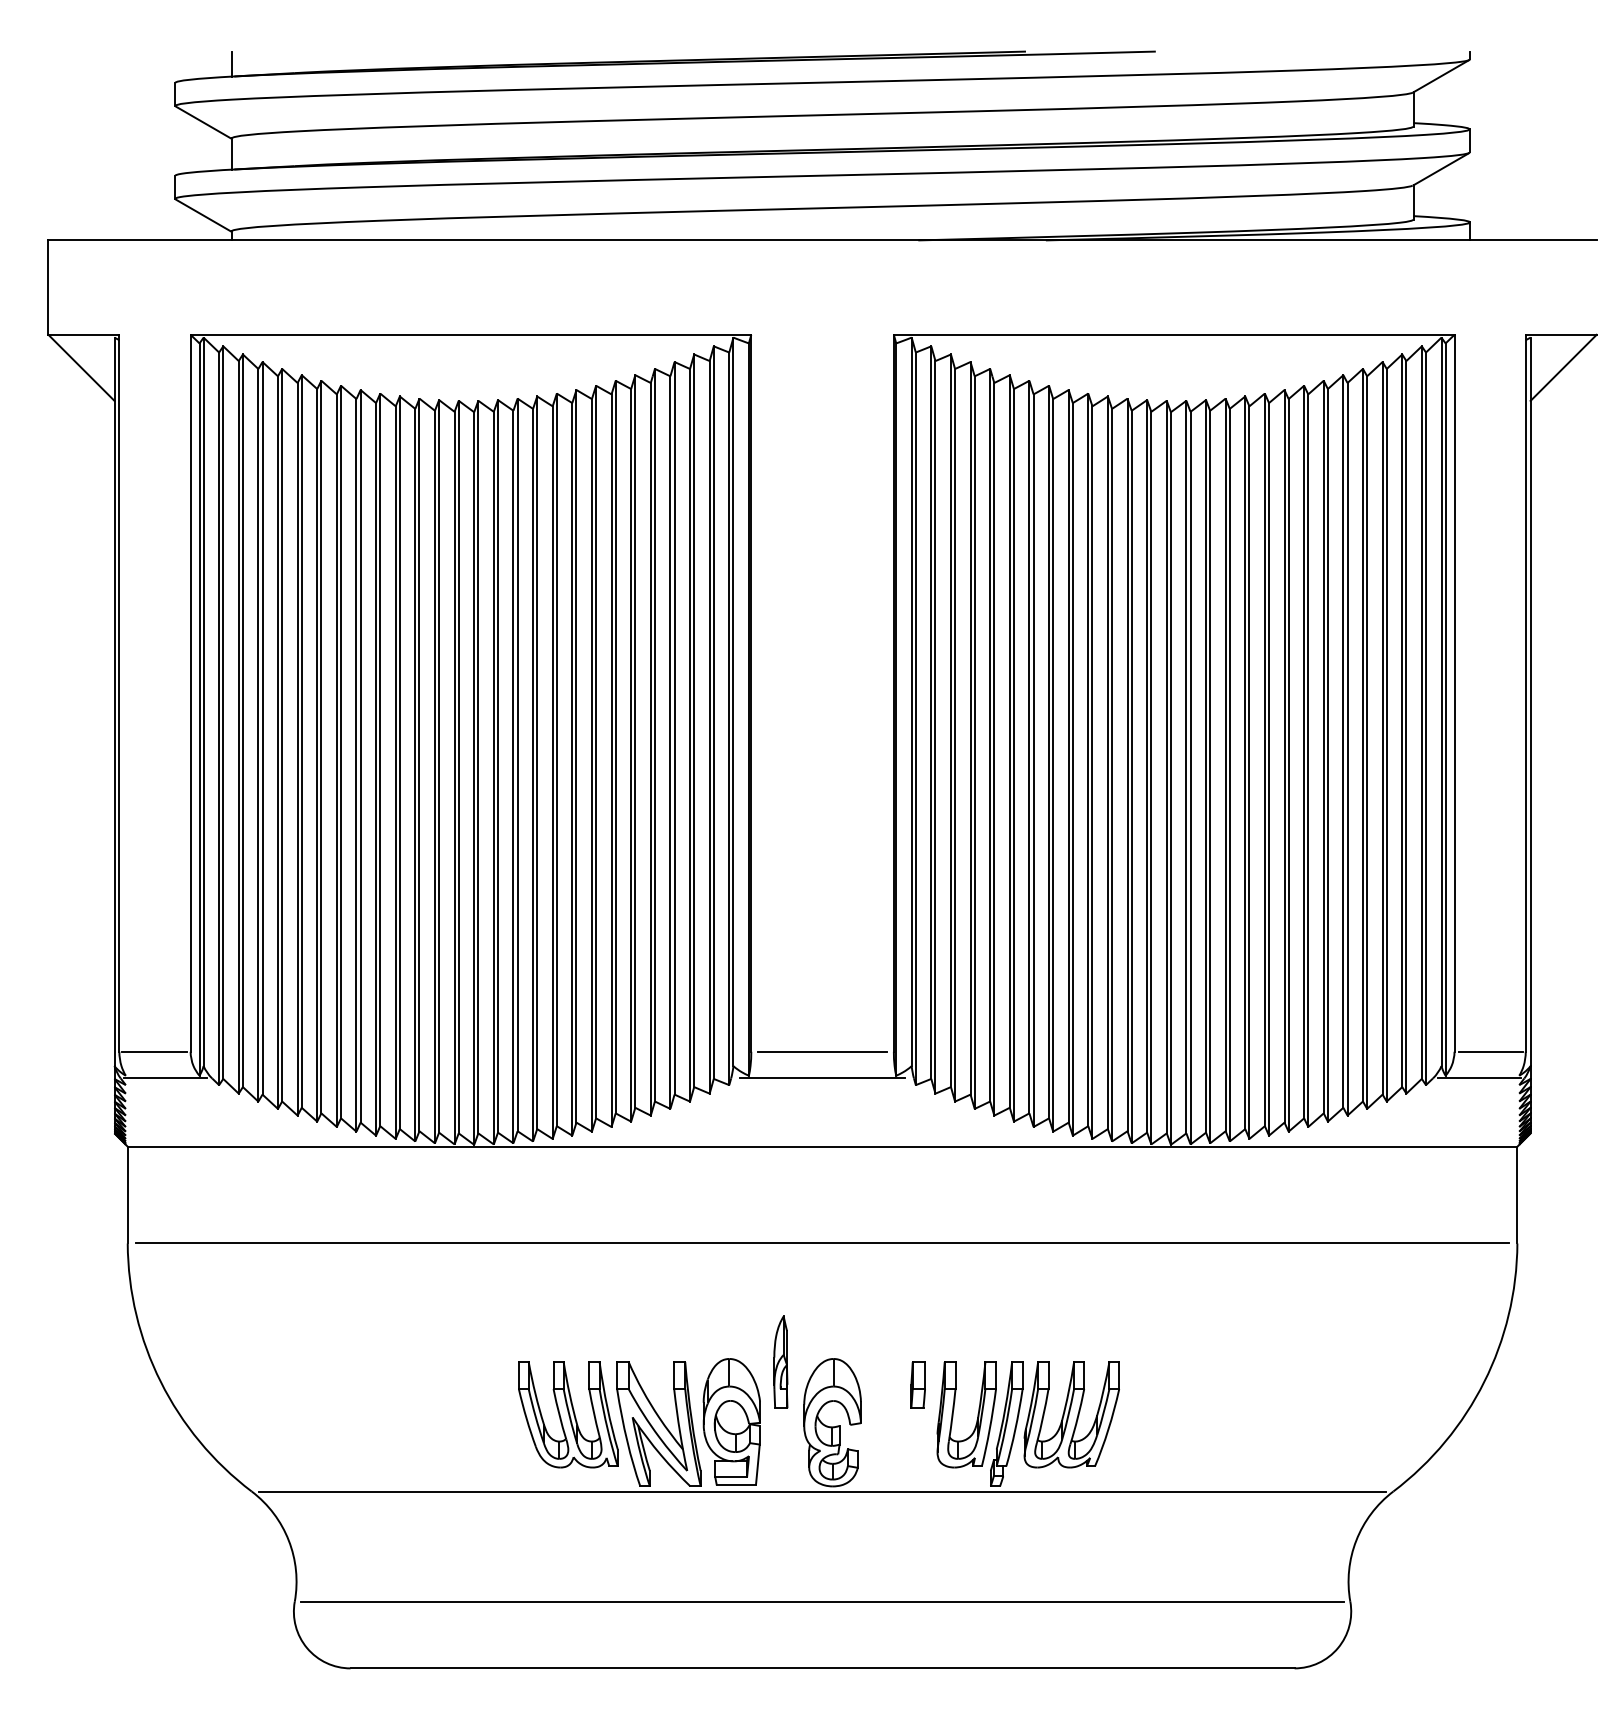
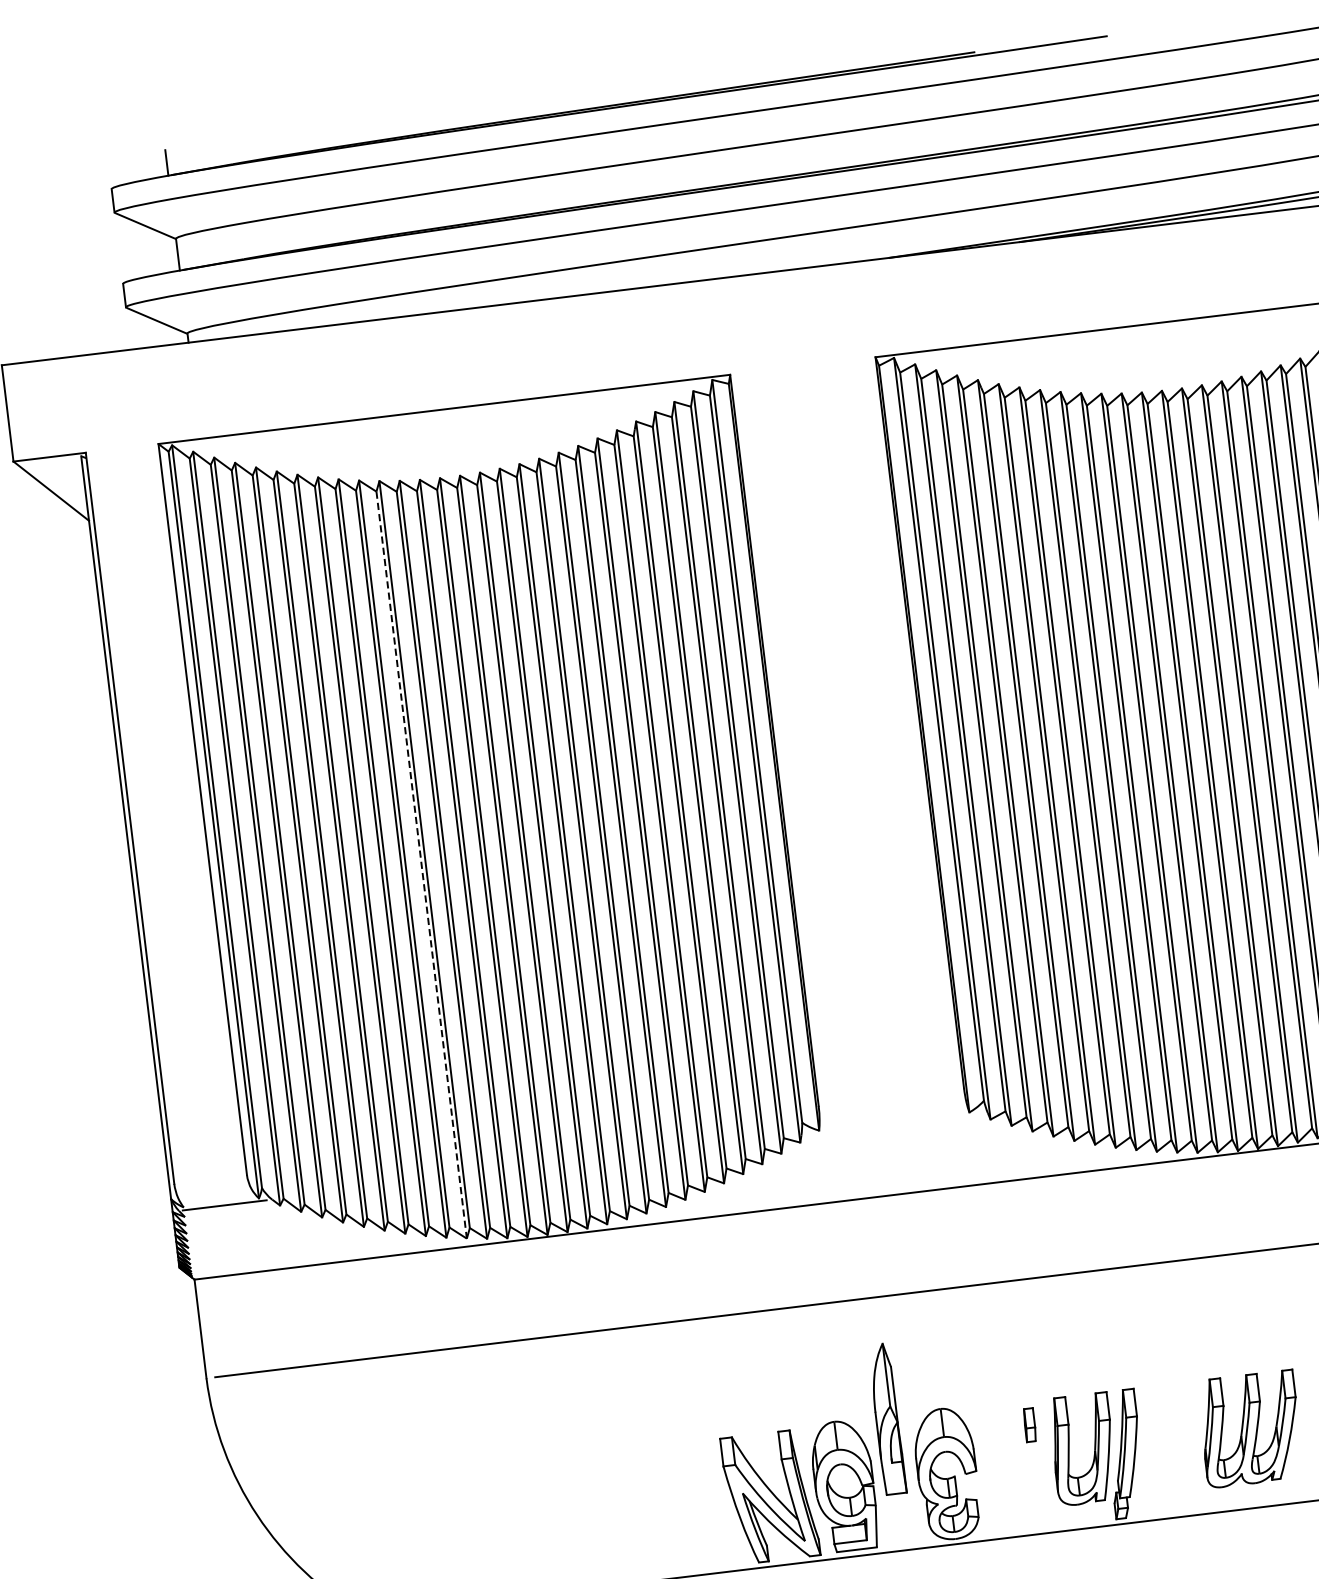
line: (395, 773) -> (421, 866), solid -> dashed
line: (154, 1051) -> (210, 1179), removed
line: (822, 1051) -> (891, 1096), removed
line: (822, 1078) -> (894, 1124), removed
part: (780, 1361) -> (886, 1418), size x1.6
part: (917, 1384) -> (1029, 1424), size x0.7
part: (568, 1414) -> (677, 1498), removed
part: (1071, 1414) -> (1250, 1428), moved

